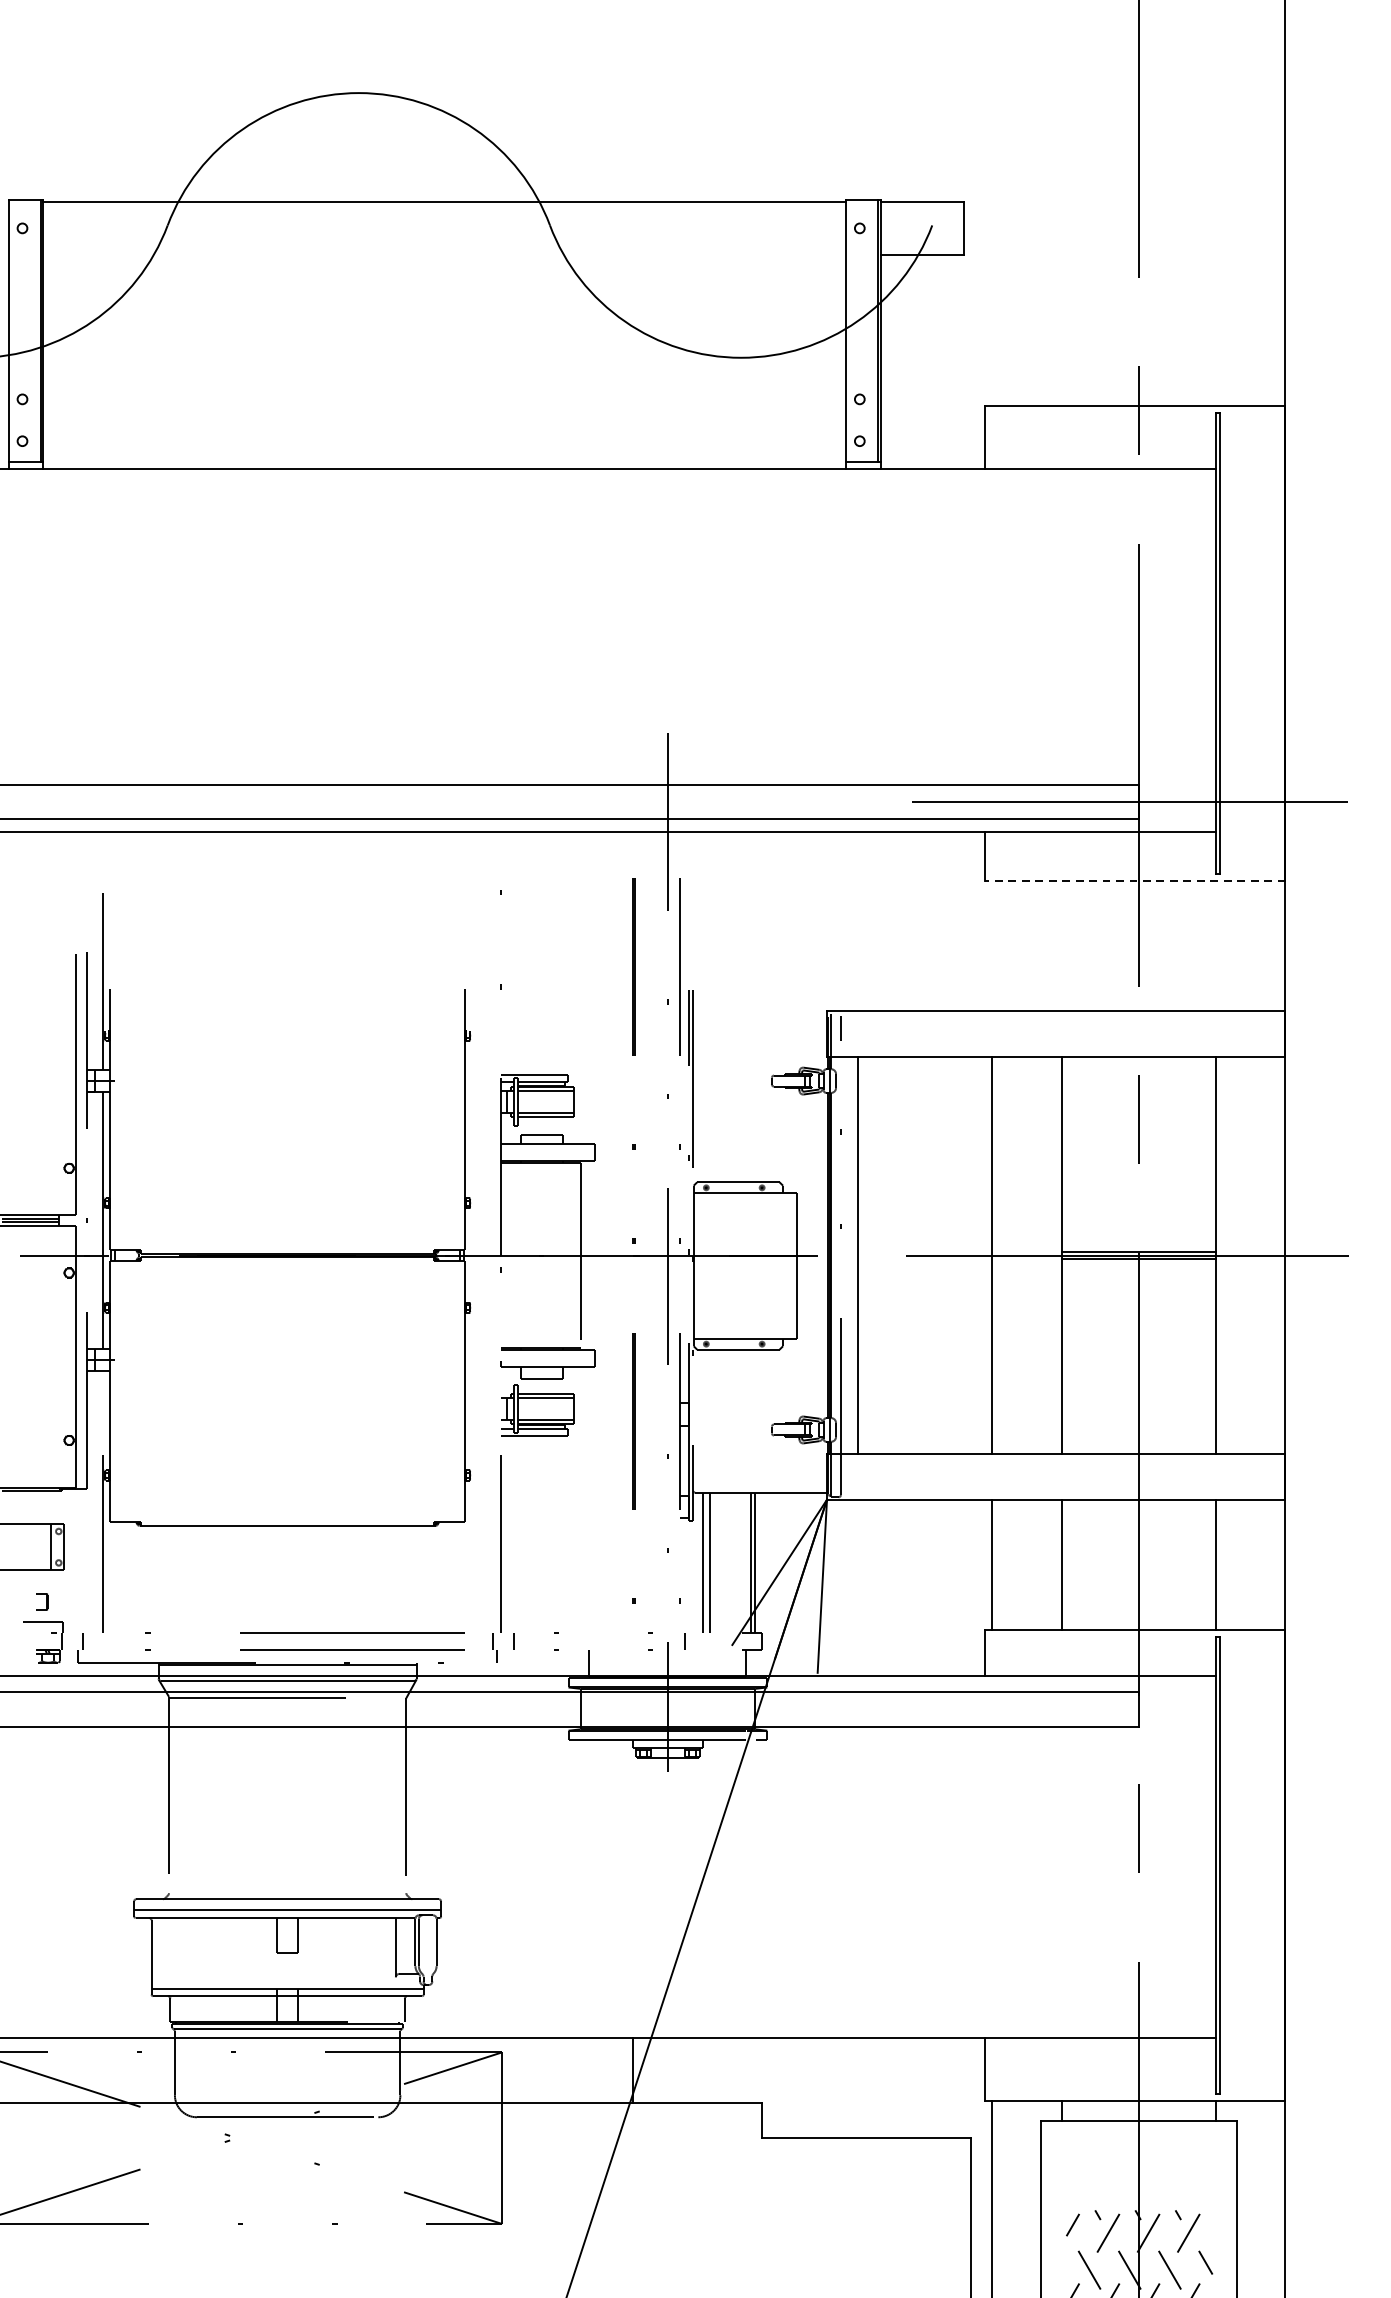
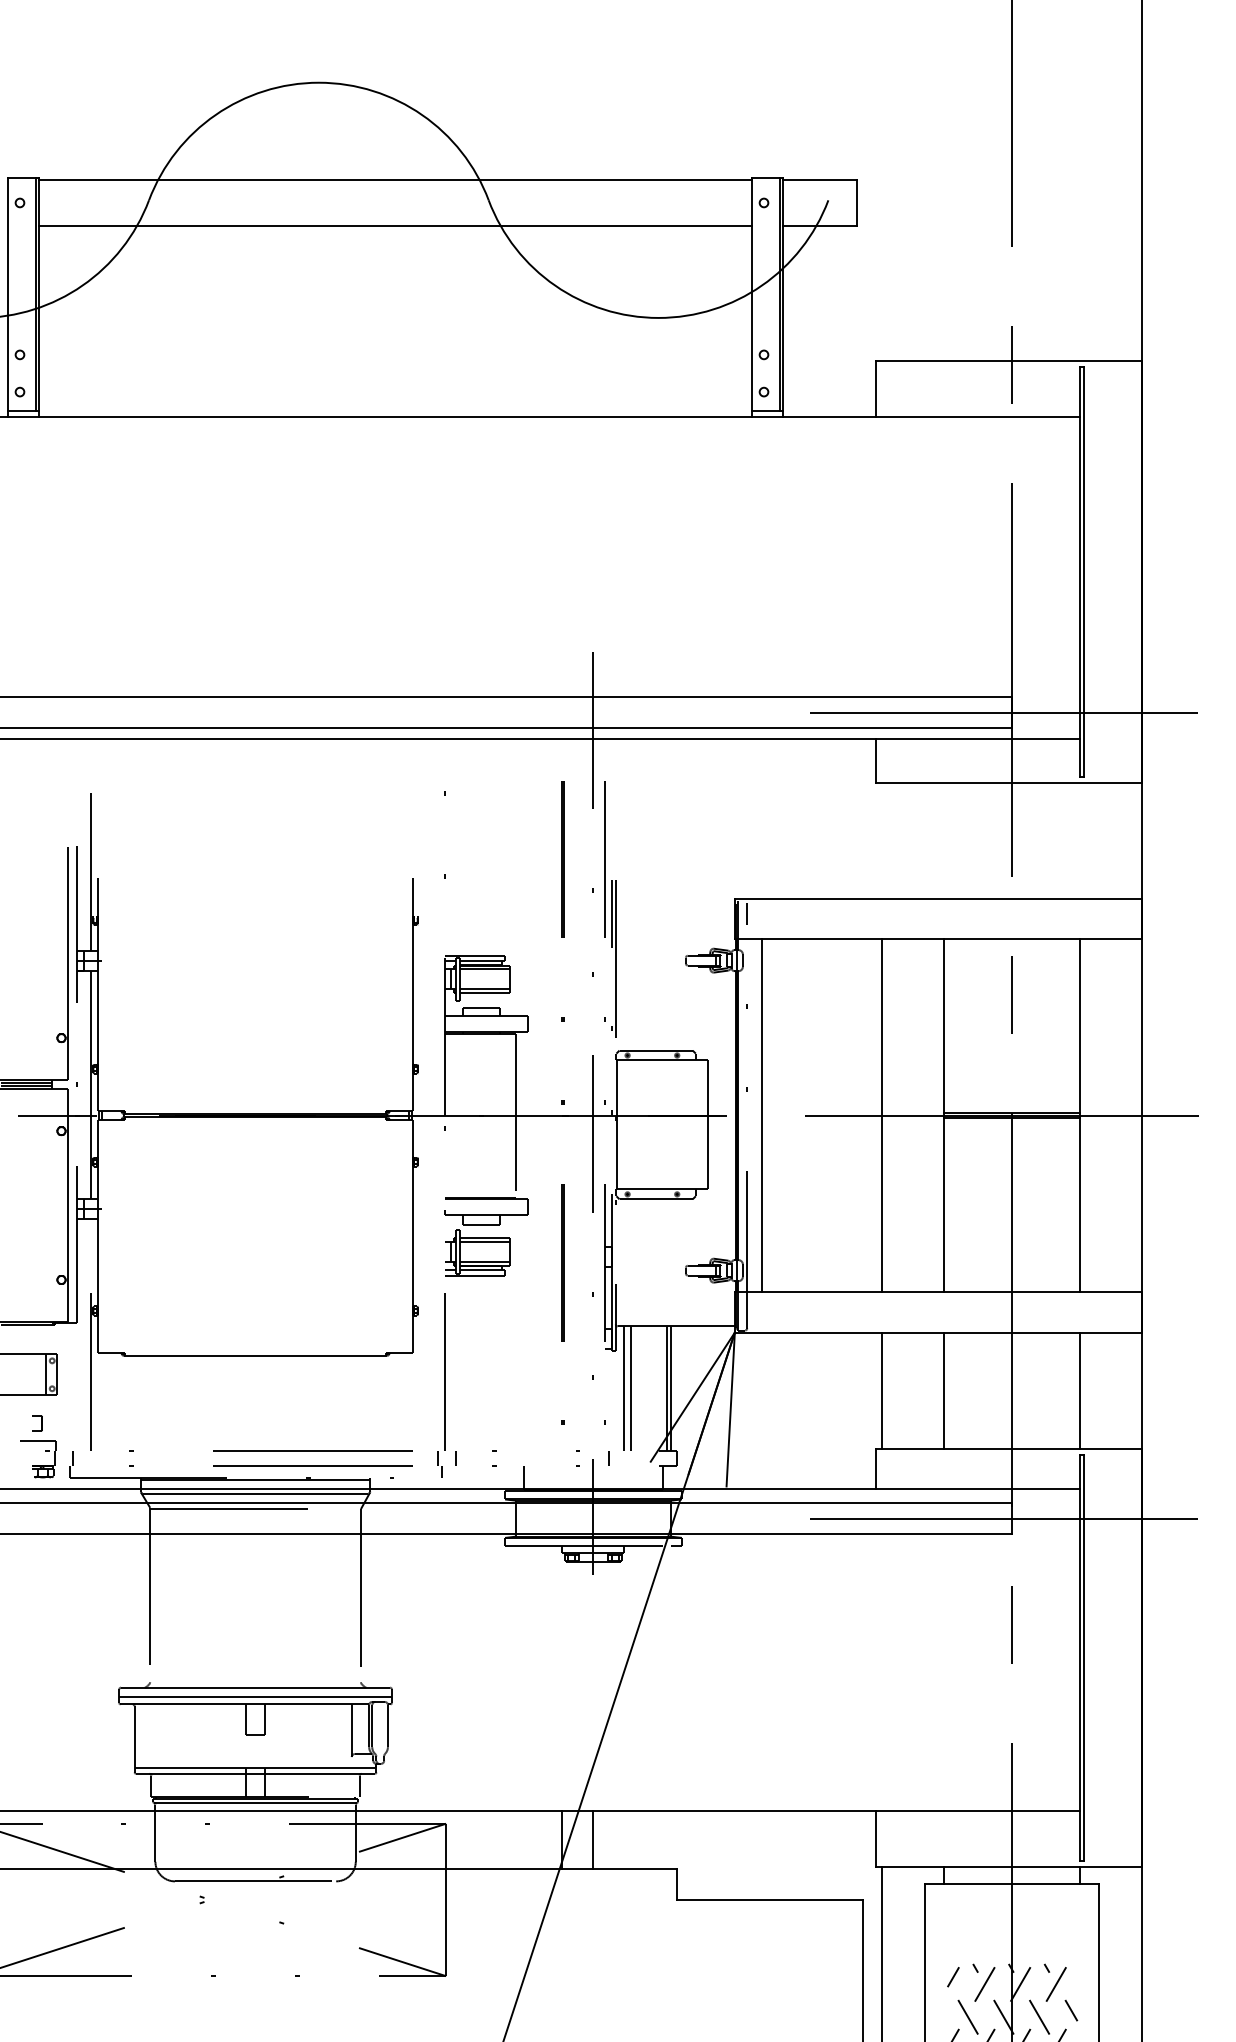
line: (443, 254) -> (394, 226), added
line: (1134, 880) -> (1008, 782), dashed -> solid
line: (1130, 1708) -> (1004, 1518), added
line: (667, 2070) -> (593, 1839), added

